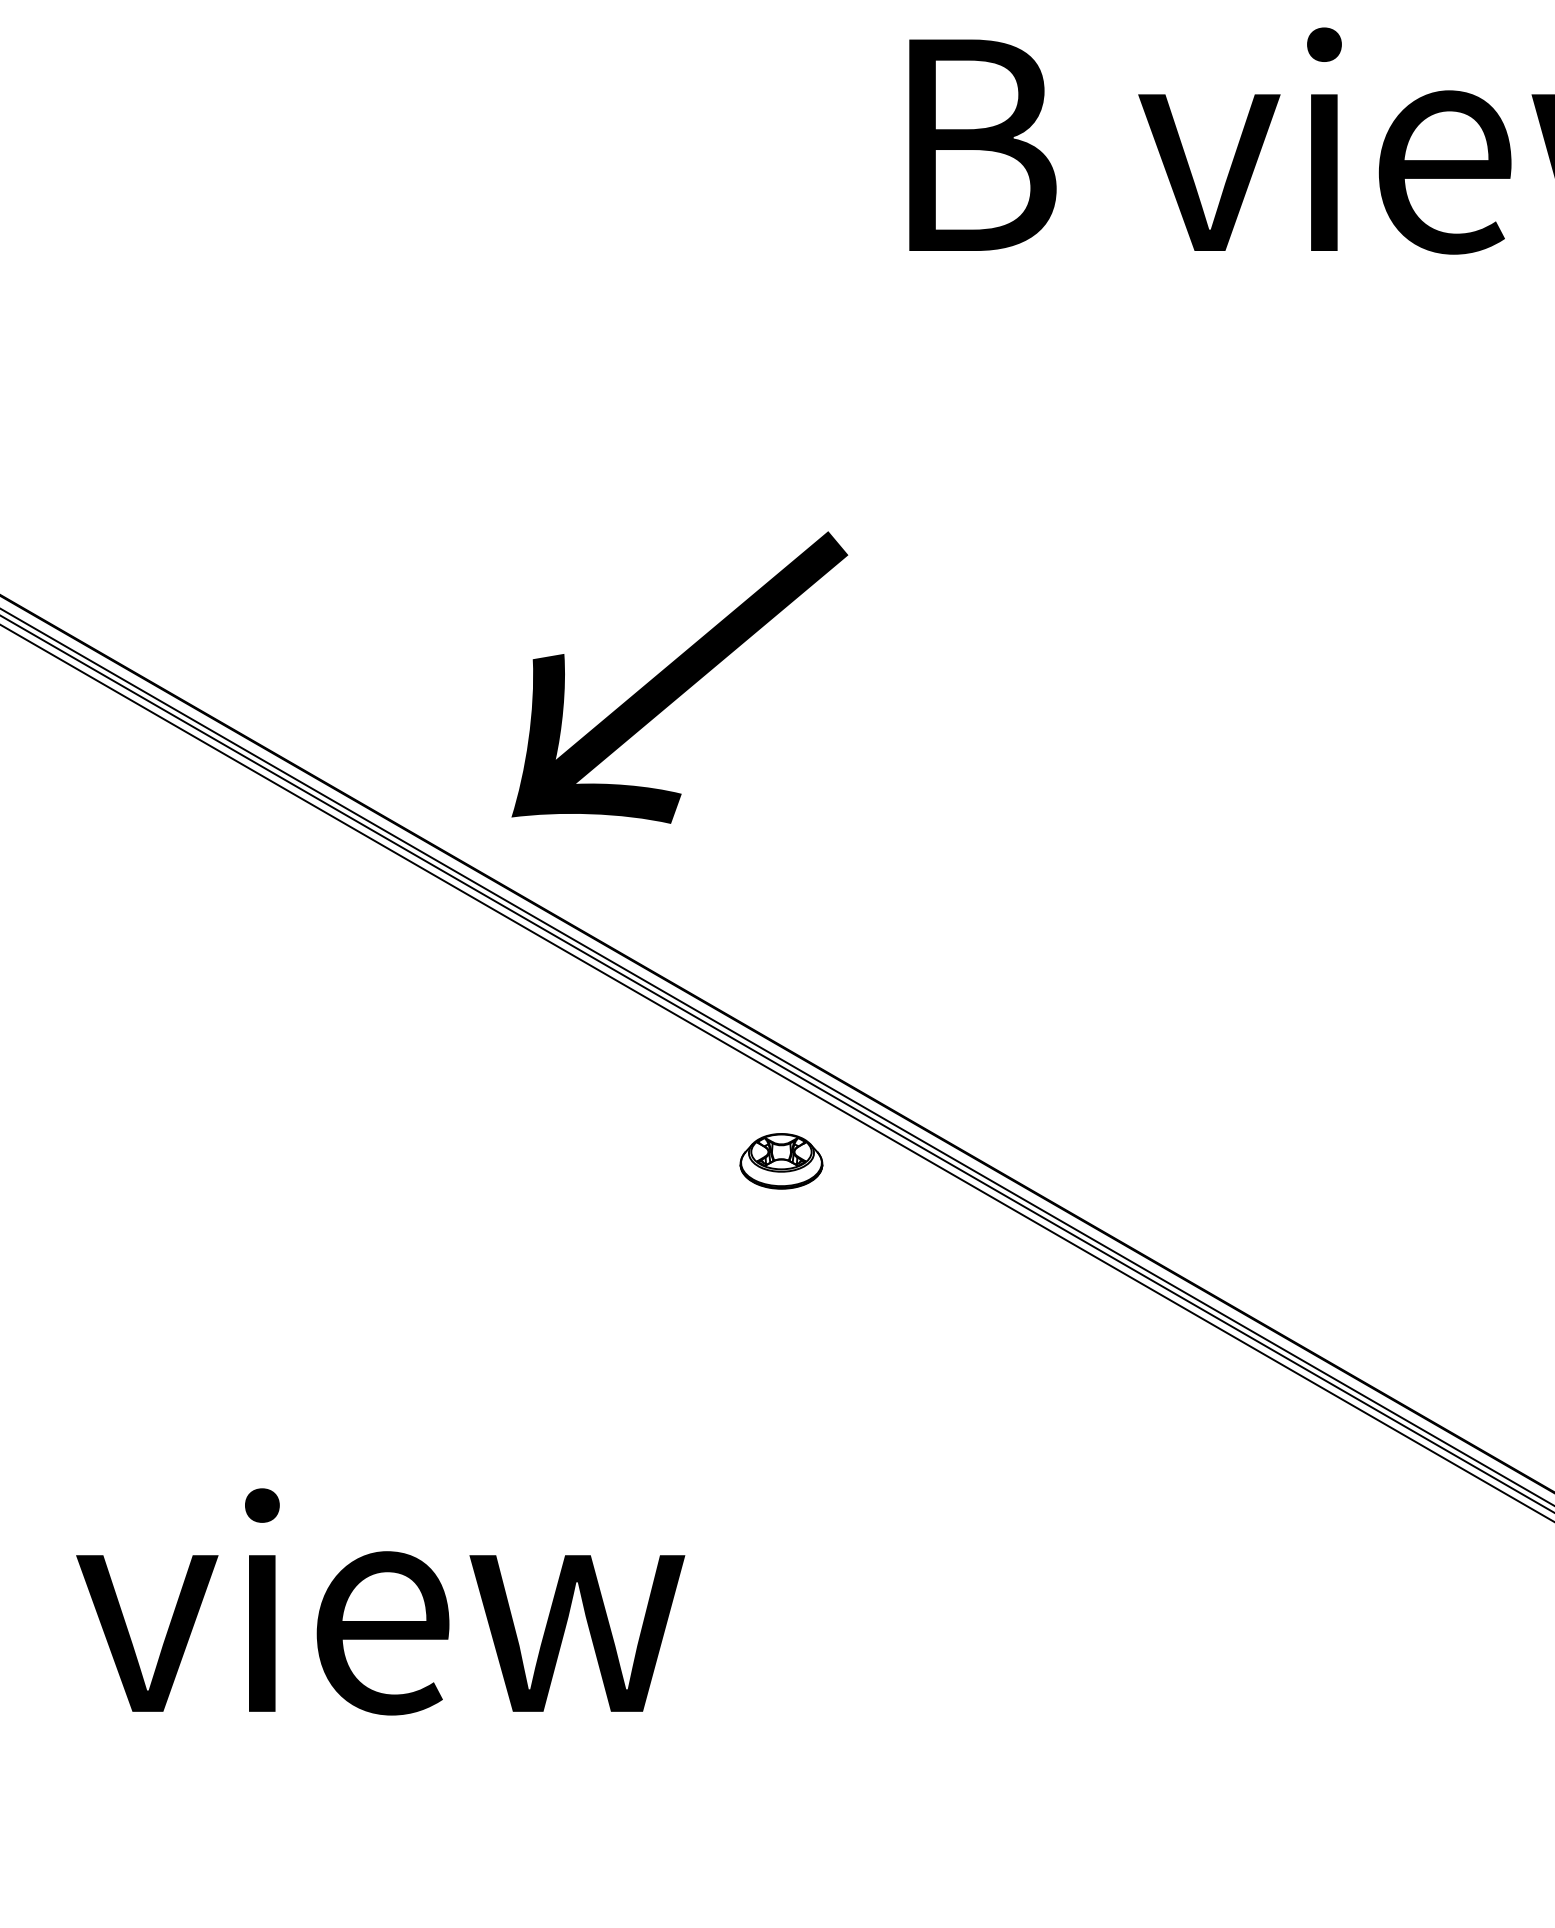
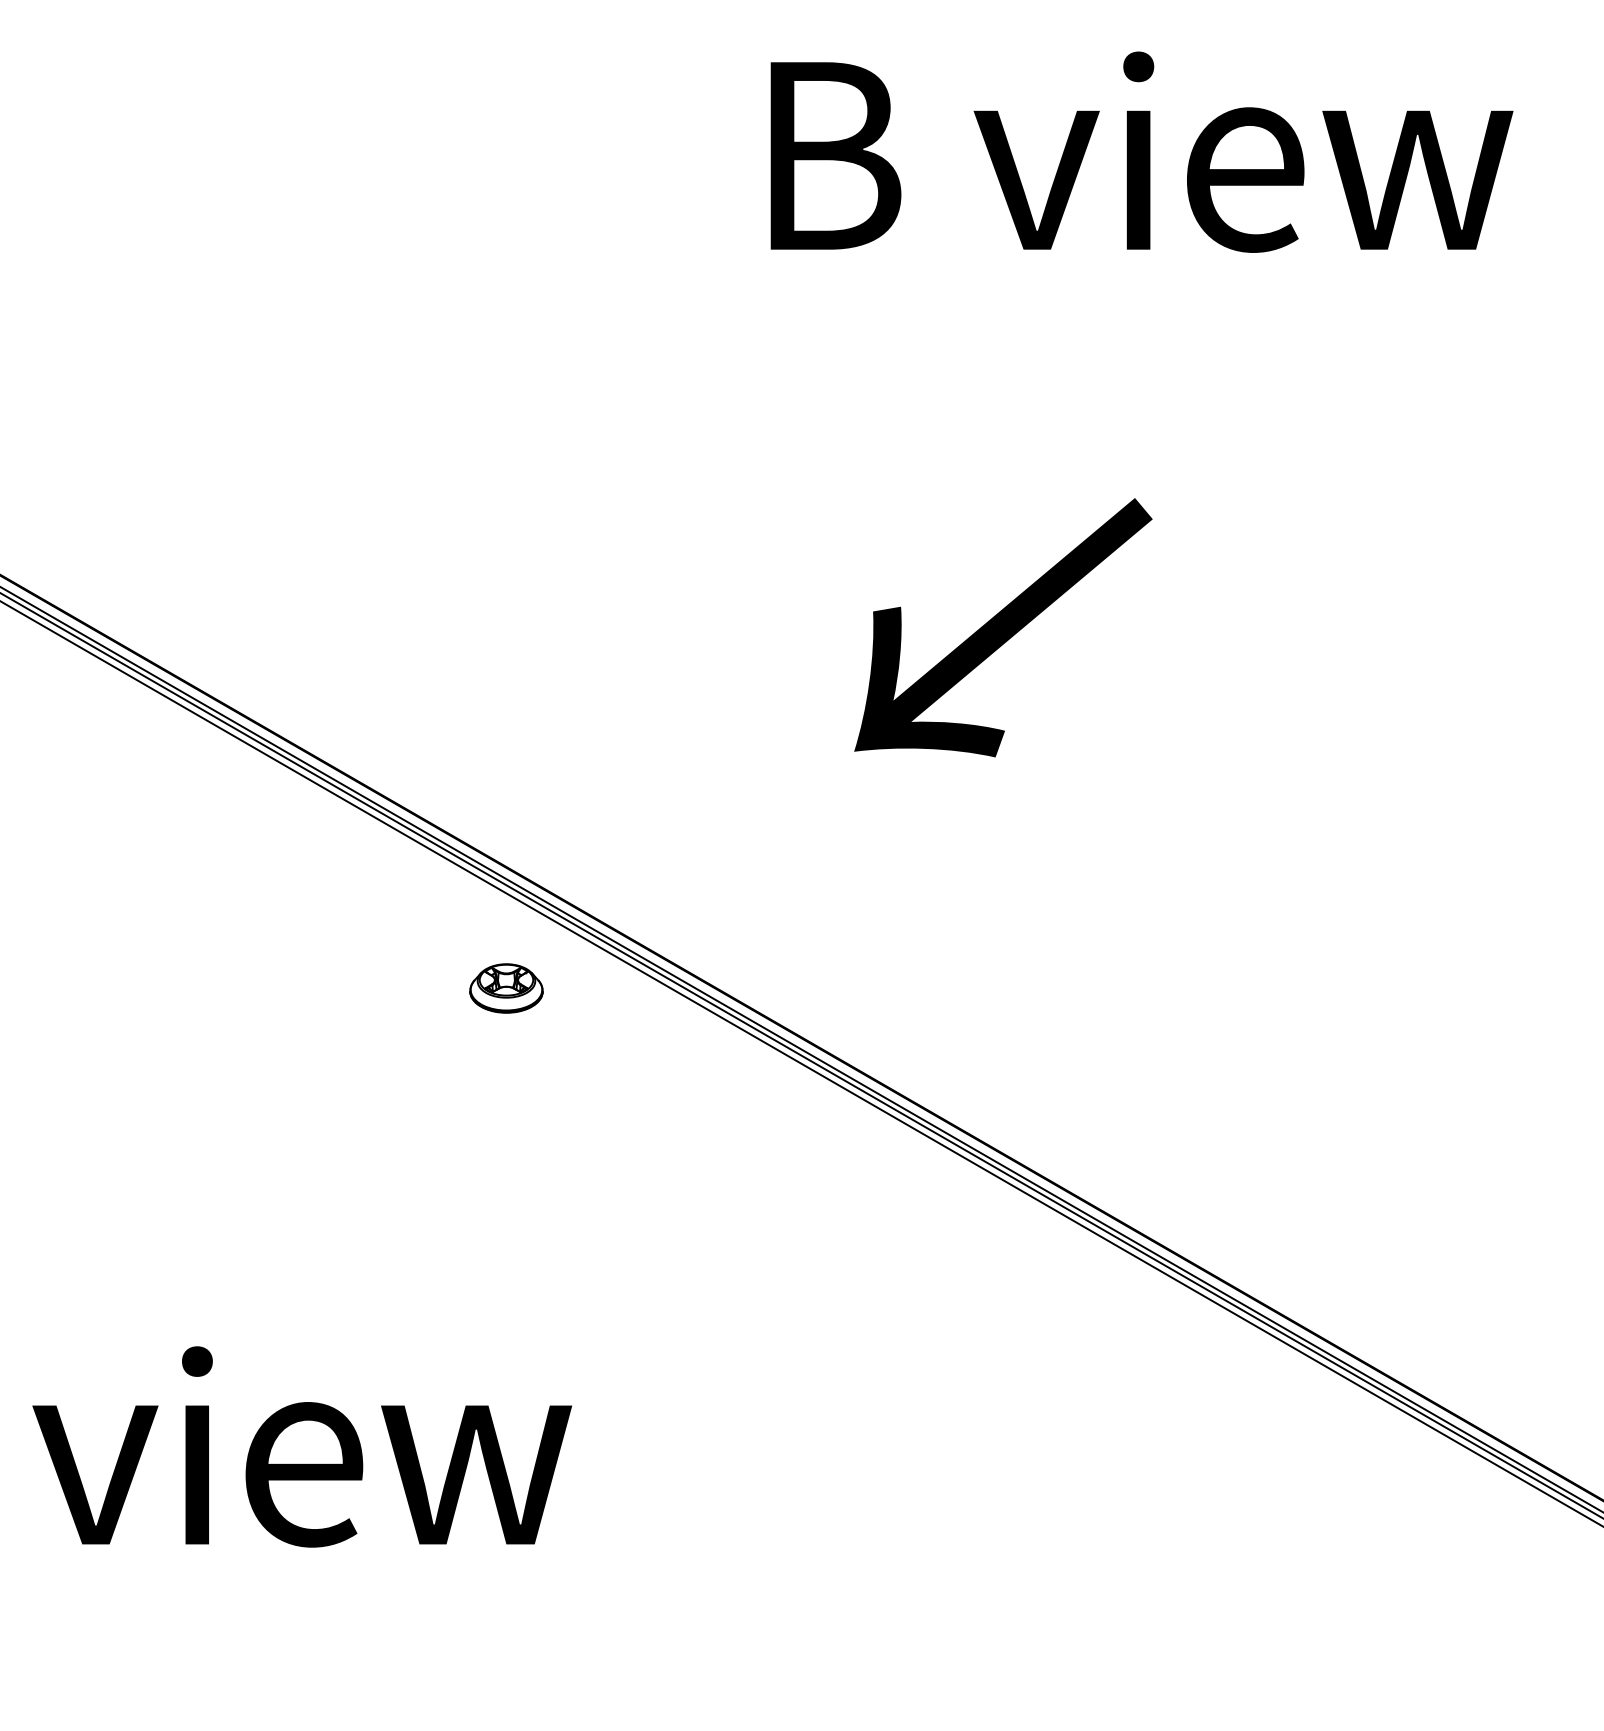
text: (679, 677) -> (1003, 627), moved
part: (781, 1161) -> (506, 988), moved

